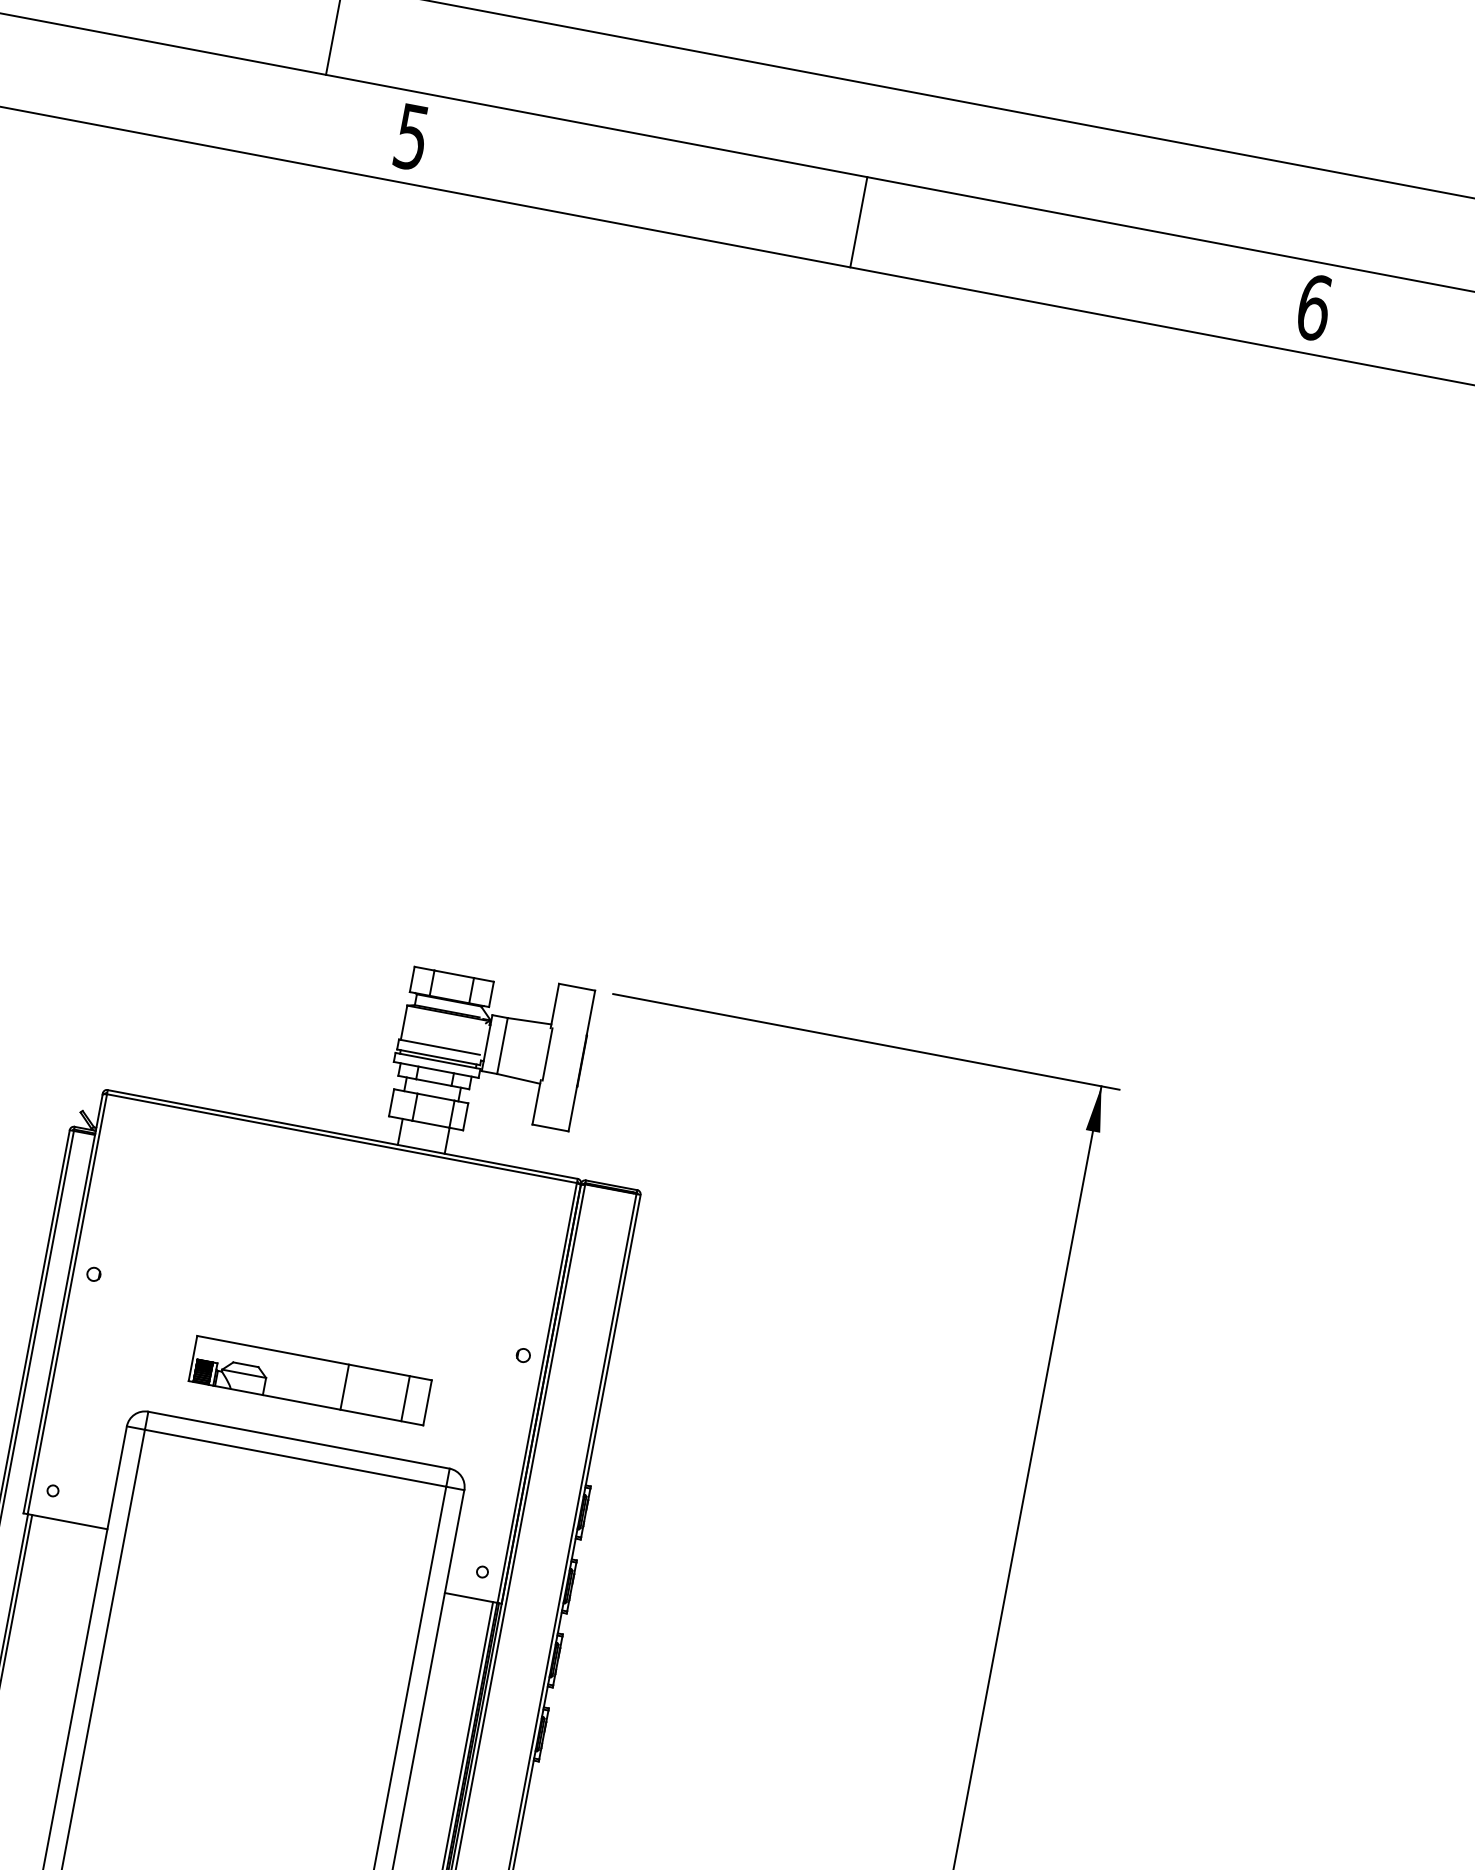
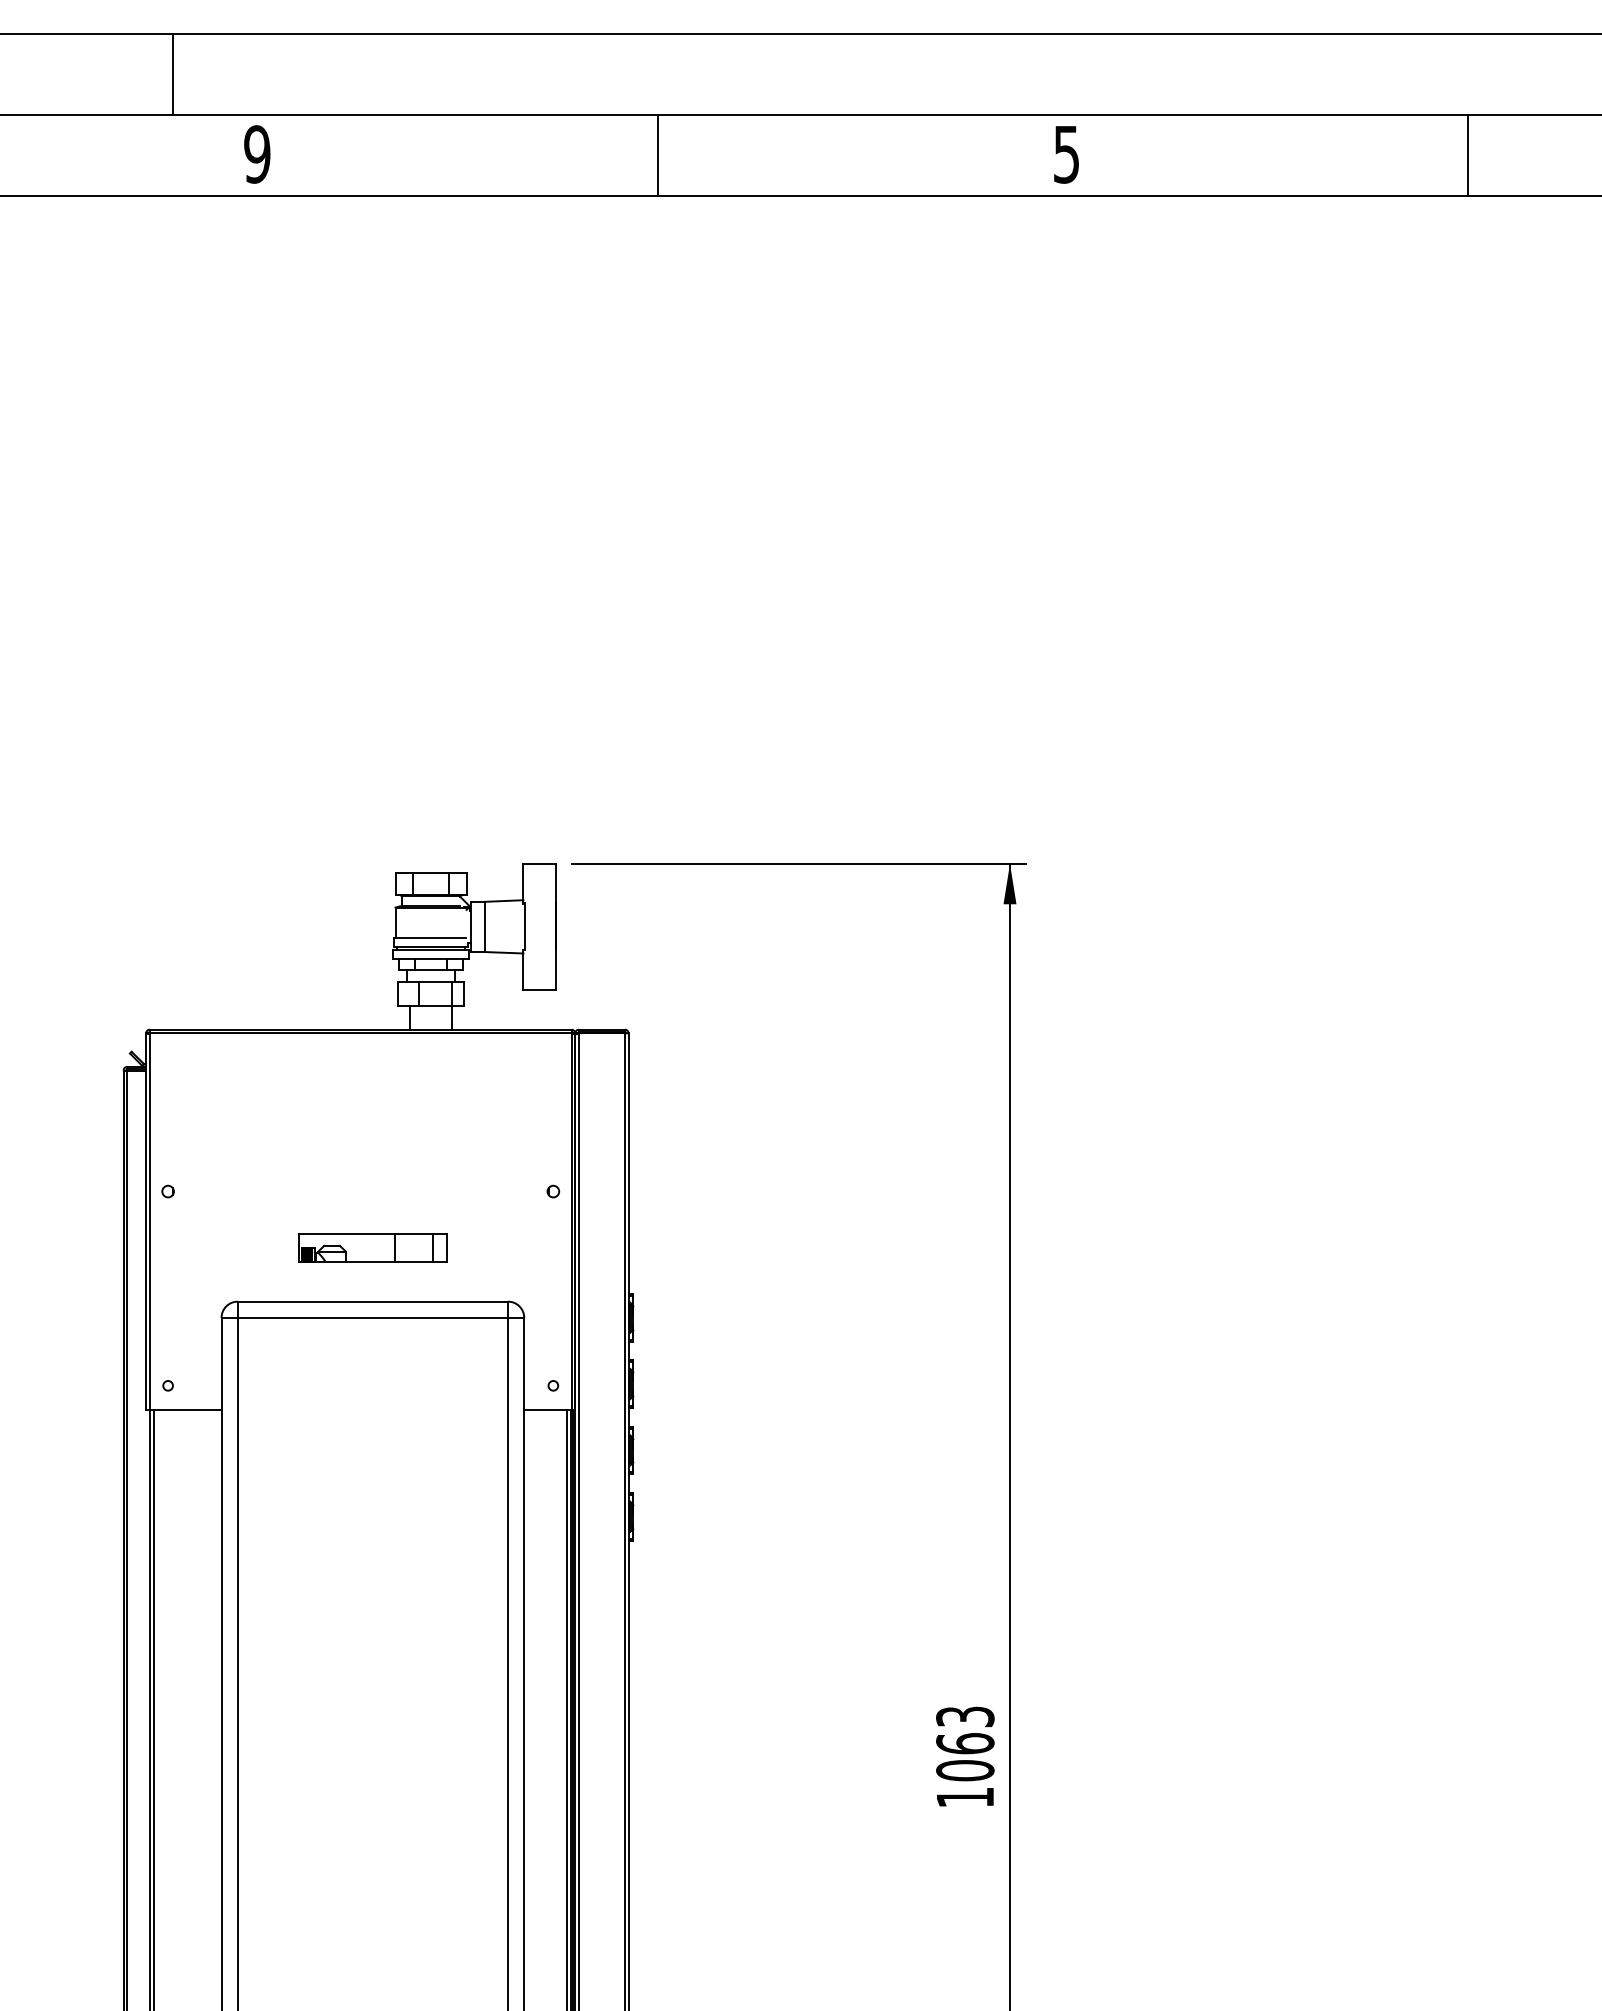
text: (412, 137) -> (257, 154), 5 -> 9
text: (1313, 307) -> (1066, 154), 6 -> 5
part: (309, 1379) -> (372, 1247), size x0.7

